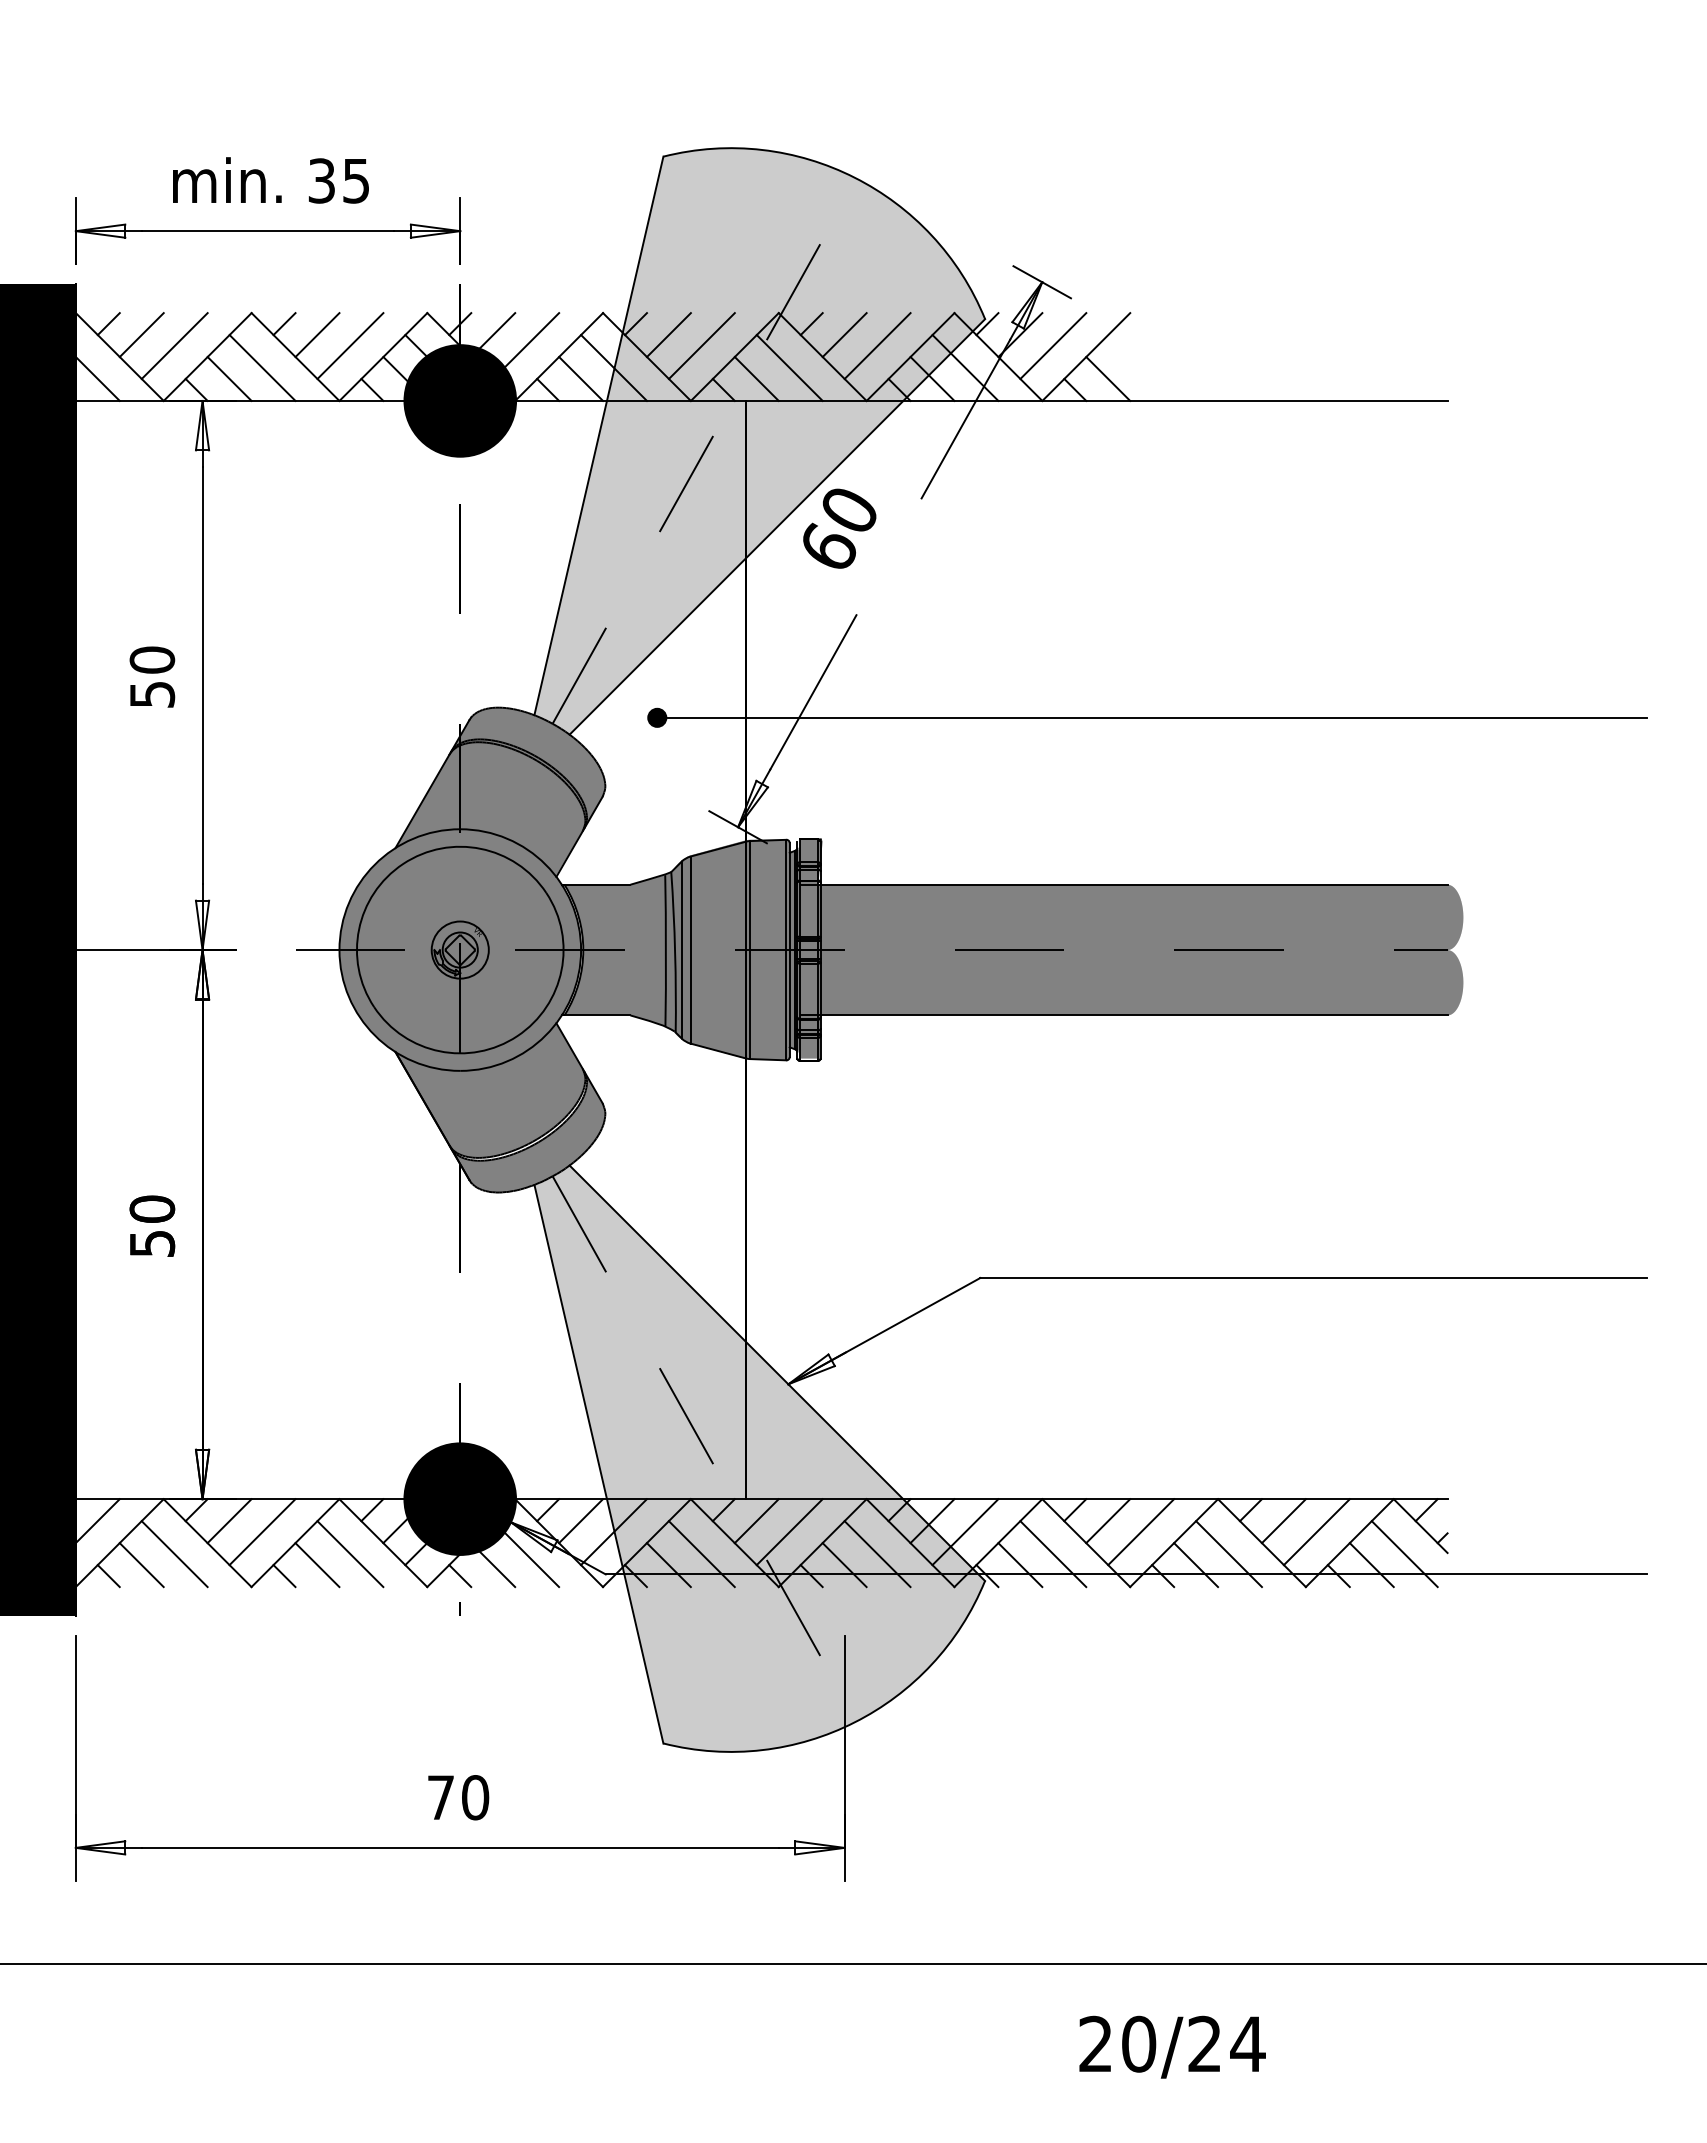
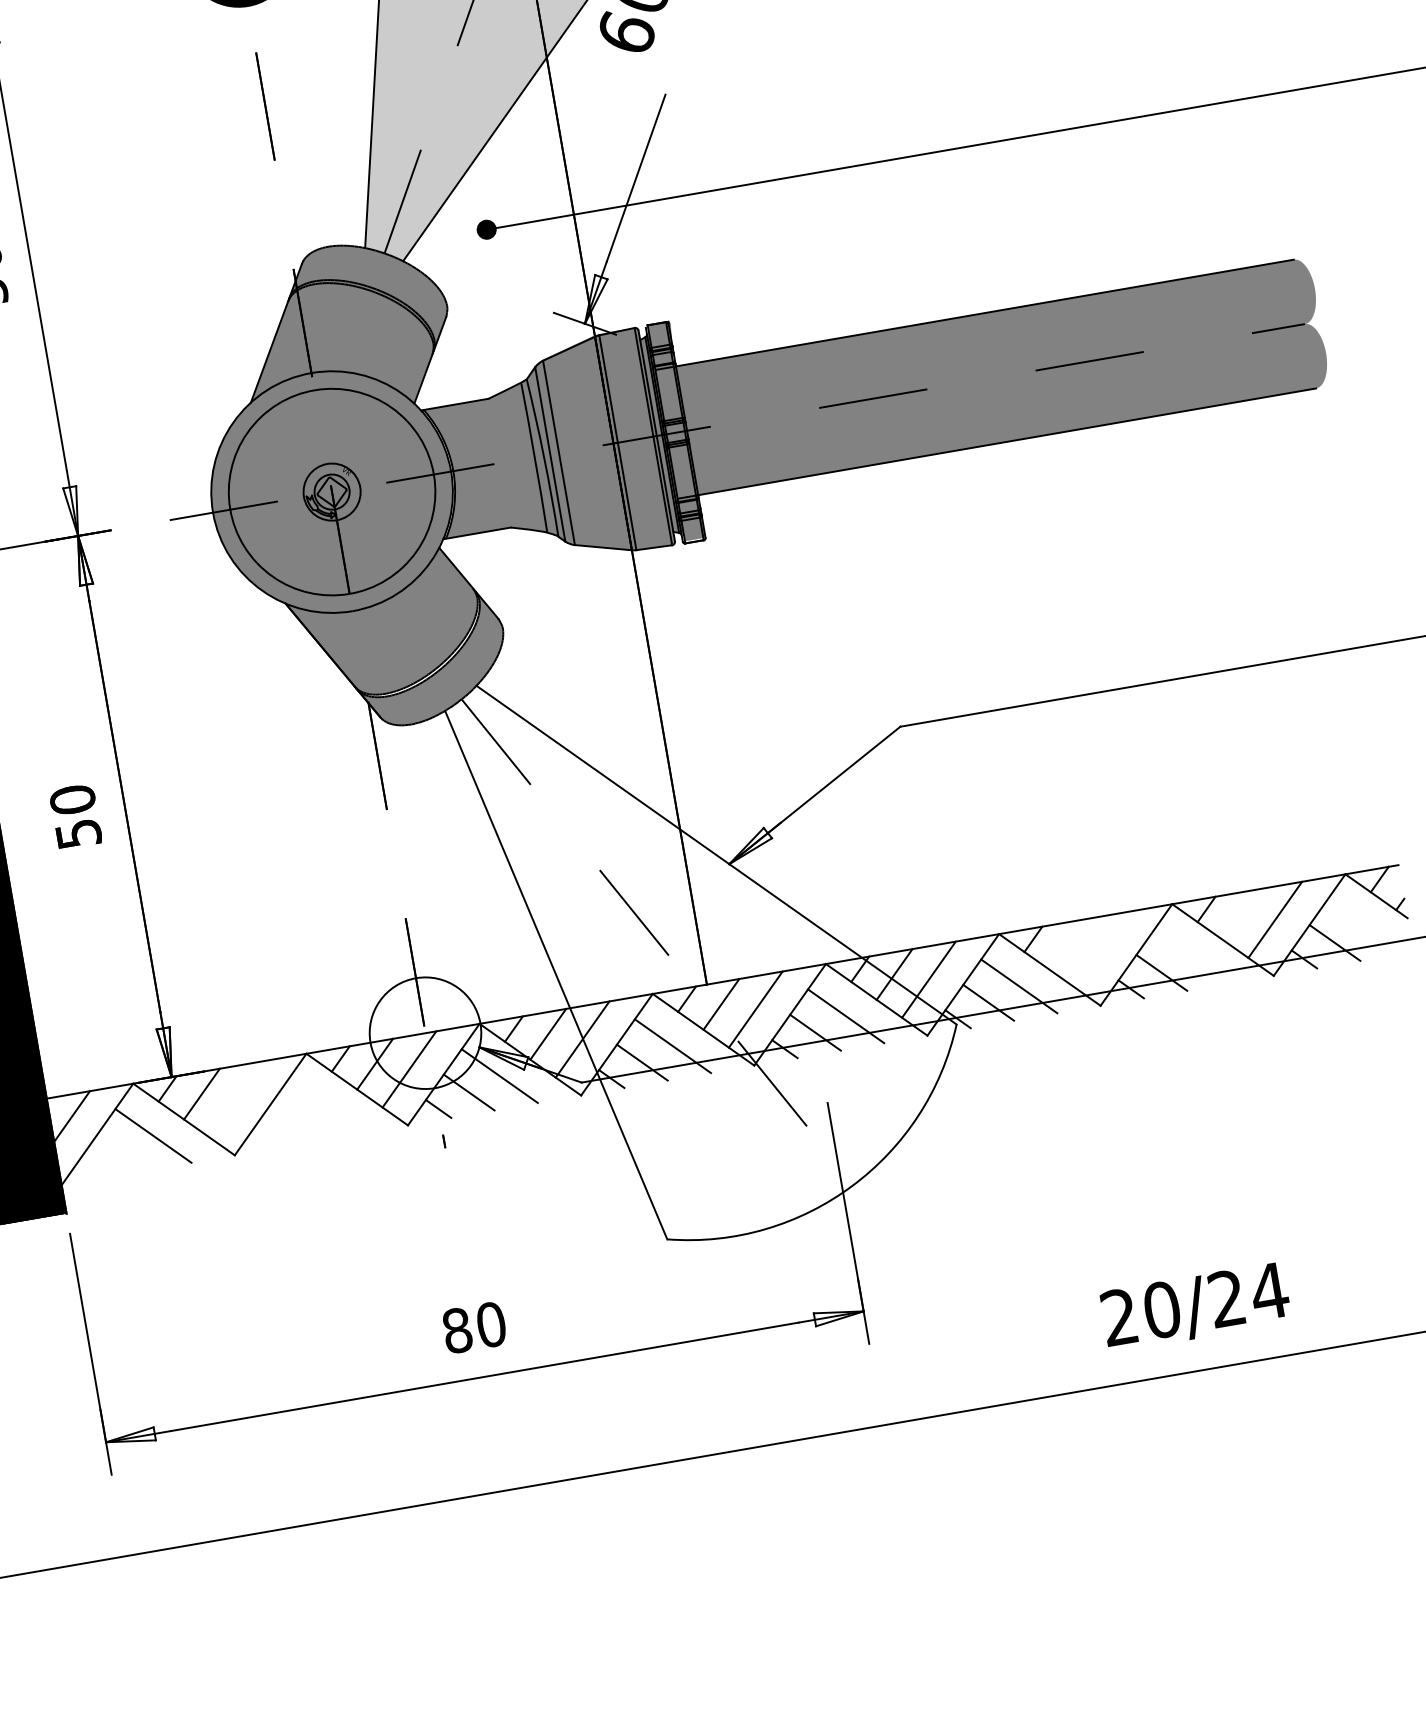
fill: (759, 1458) -> (713, 942), removed
fill: (460, 1498) -> (425, 1032), removed
line: (1108, 1521) -> (1068, 944), removed
line: (1283, 1521) -> (1240, 915), removed
line: (262, 1532) -> (236, 1099), removed
line: (1141, 1532) -> (1102, 950), removed
line: (350, 1554) -> (326, 1106), removed
line: (1228, 1554) -> (1191, 956), removed
line: (1404, 1554) -> (1365, 927), removed
line: (141, 1565) -> (122, 1152), removed
line: (317, 1565) -> (296, 1122), removed
line: (108, 1576) -> (92, 1169), removed
line: (284, 1576) -> (265, 1139), removed
text: (440, 1797) -> (456, 1330), 70 -> 80
text: (1172, 2046) -> (1195, 1306), moved

